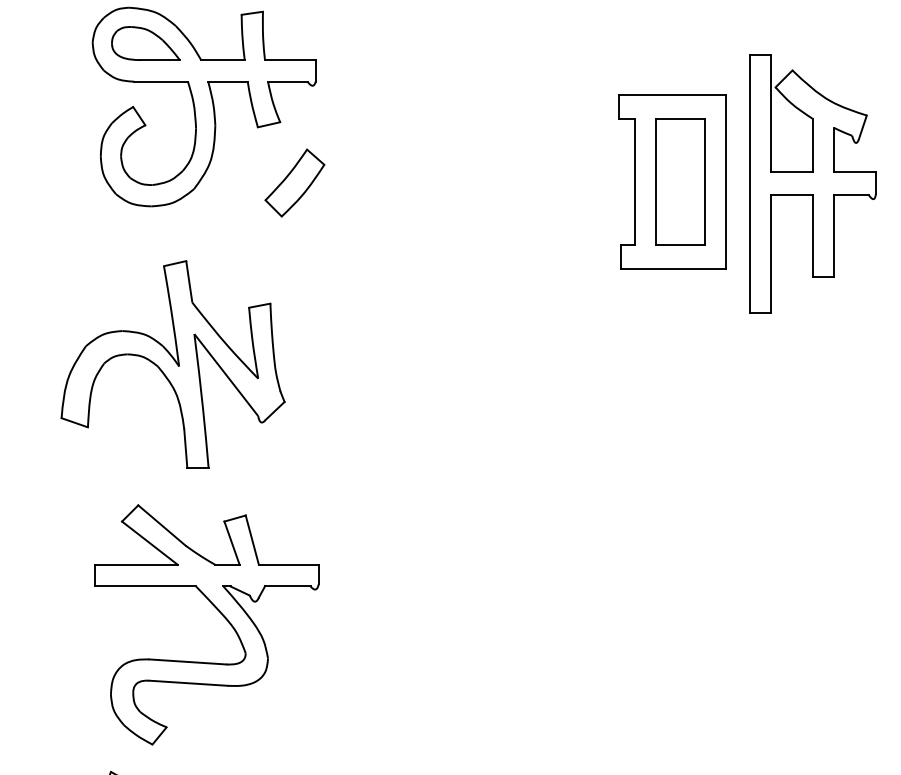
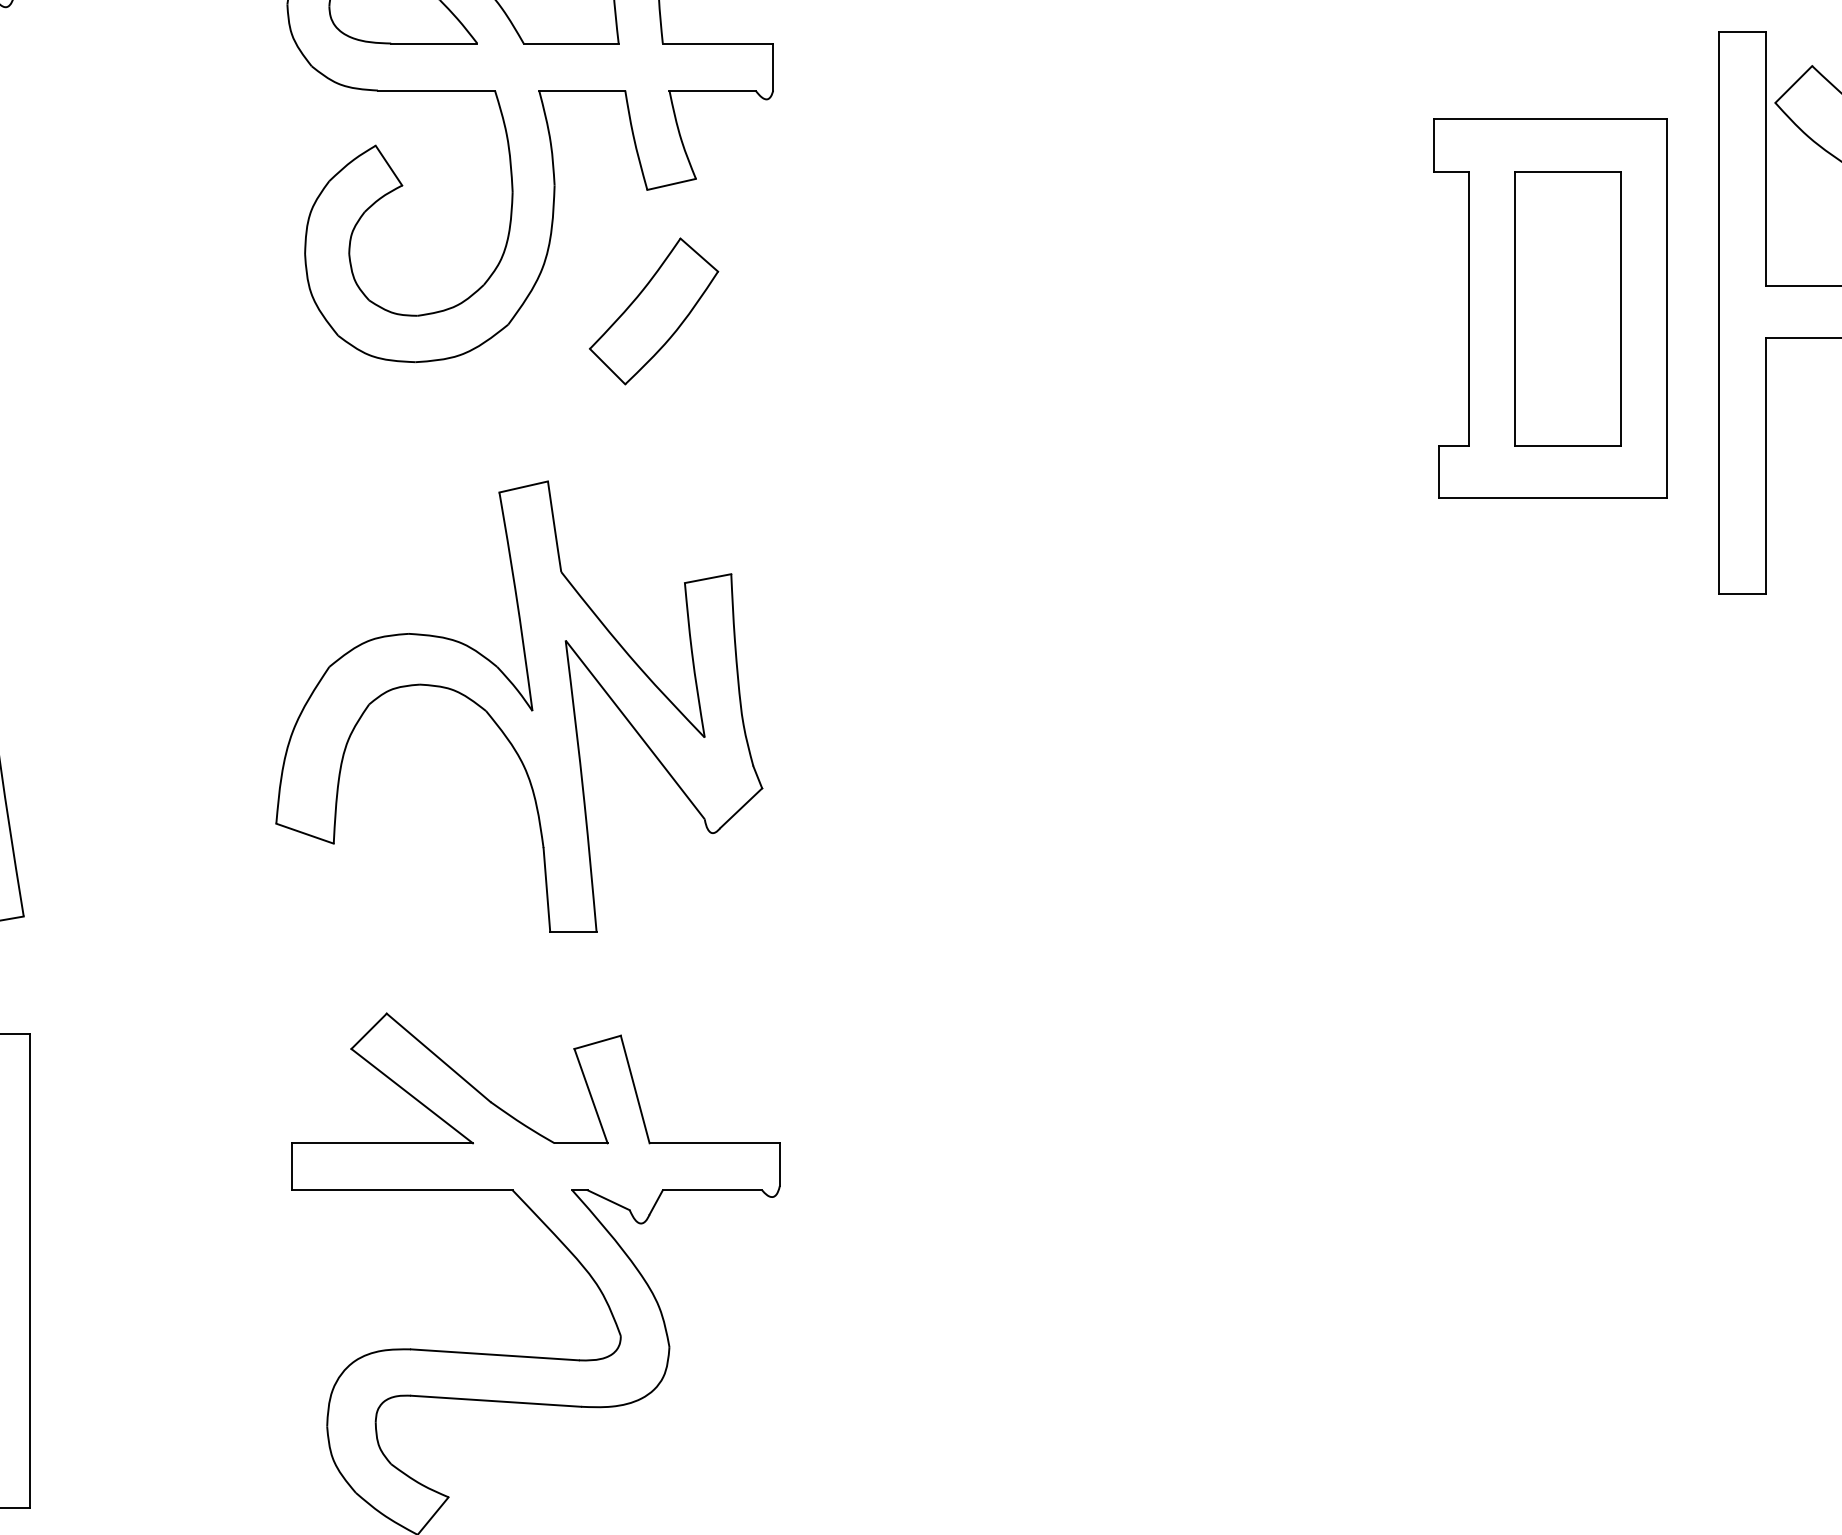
part: (294, 182) -> (653, 310), moved
part: (172, 364) -> (517, 706), moved

